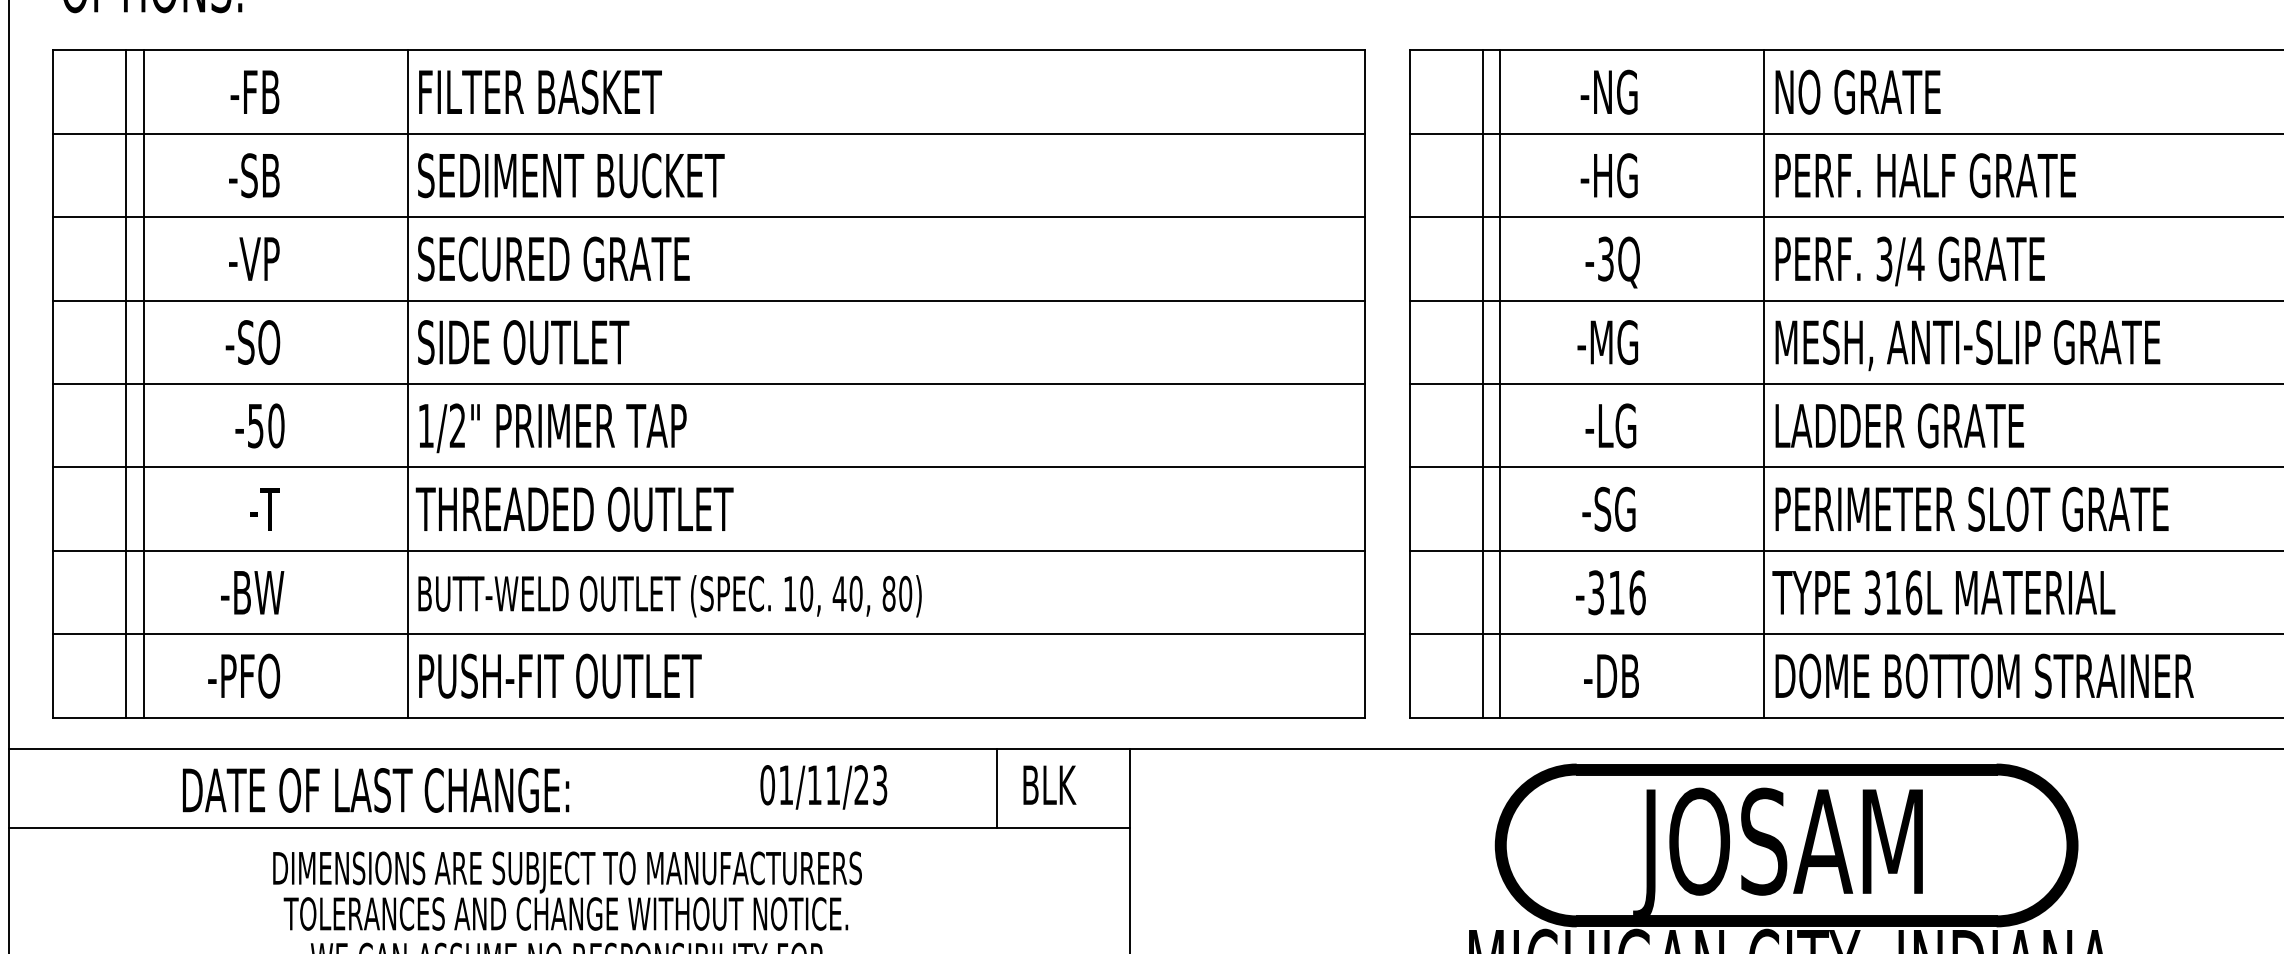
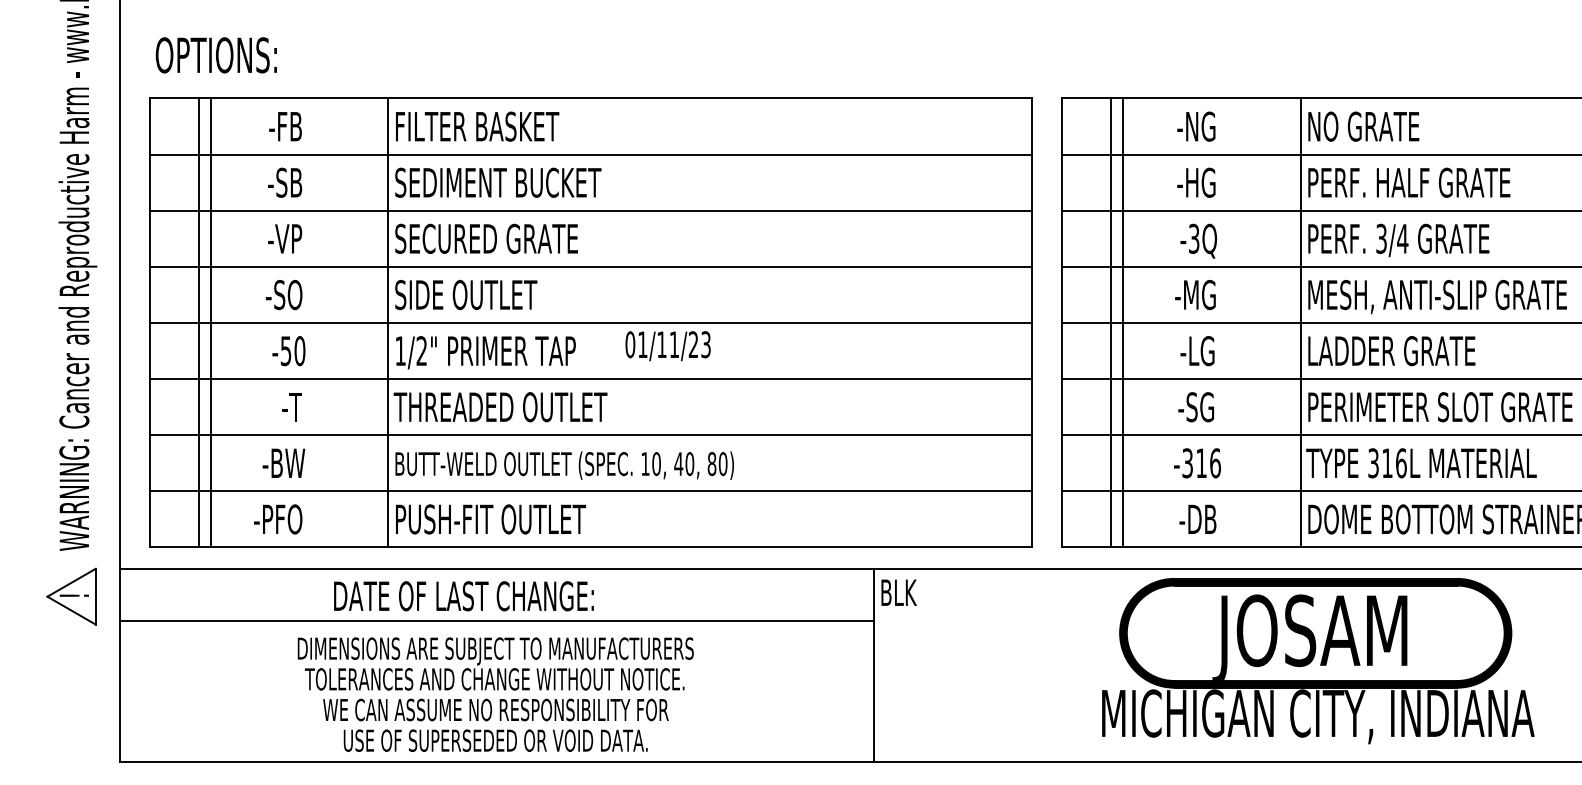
text: (1048, 784) -> (898, 592), moved
text: (822, 787) -> (667, 346), moved
line: (996, 787) -> (784, 594), removed
text: (375, 790) -> (463, 596), moved

